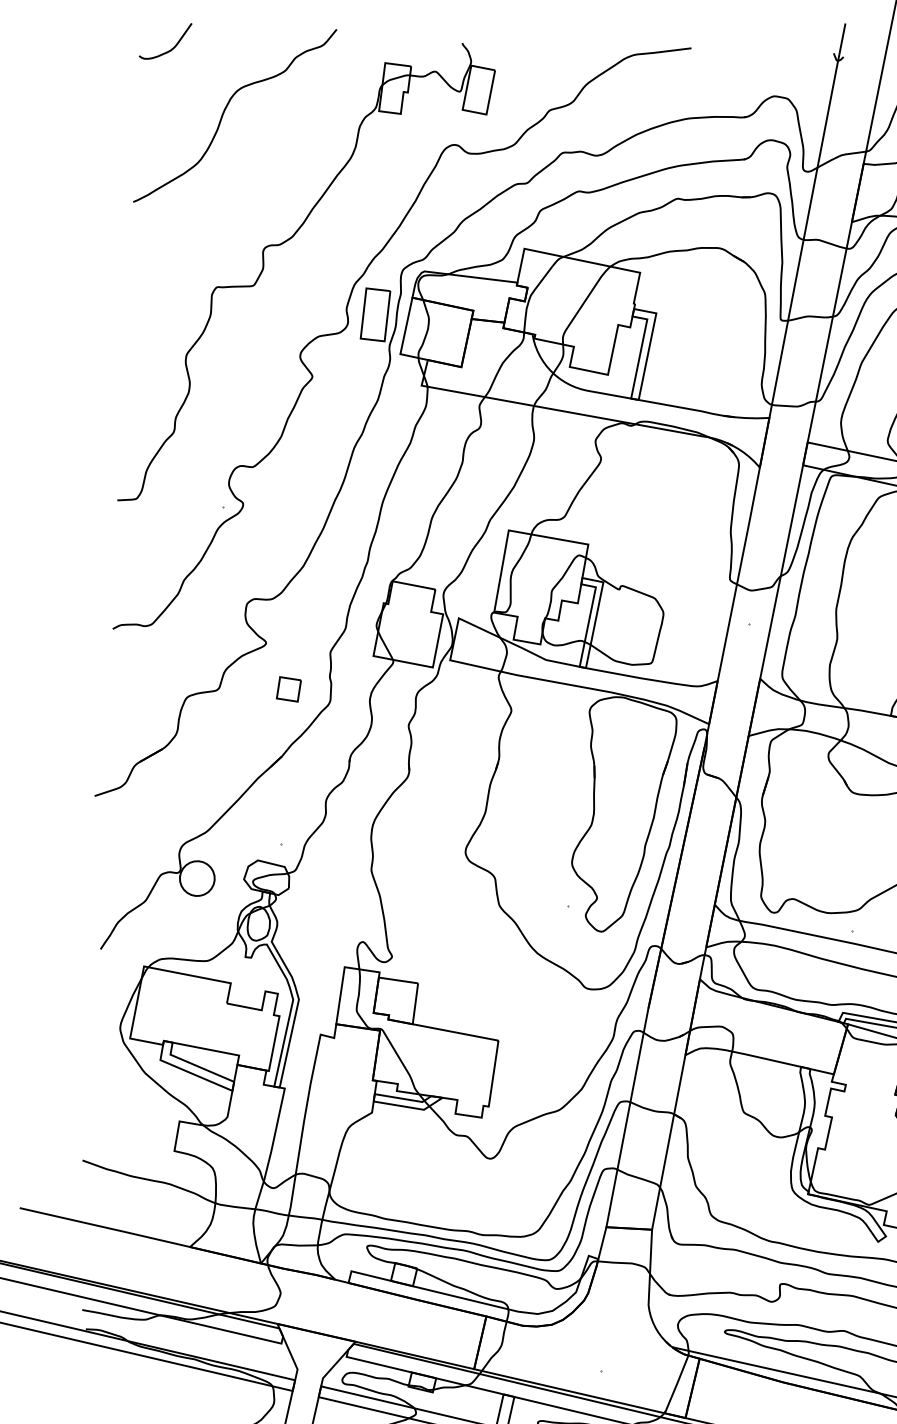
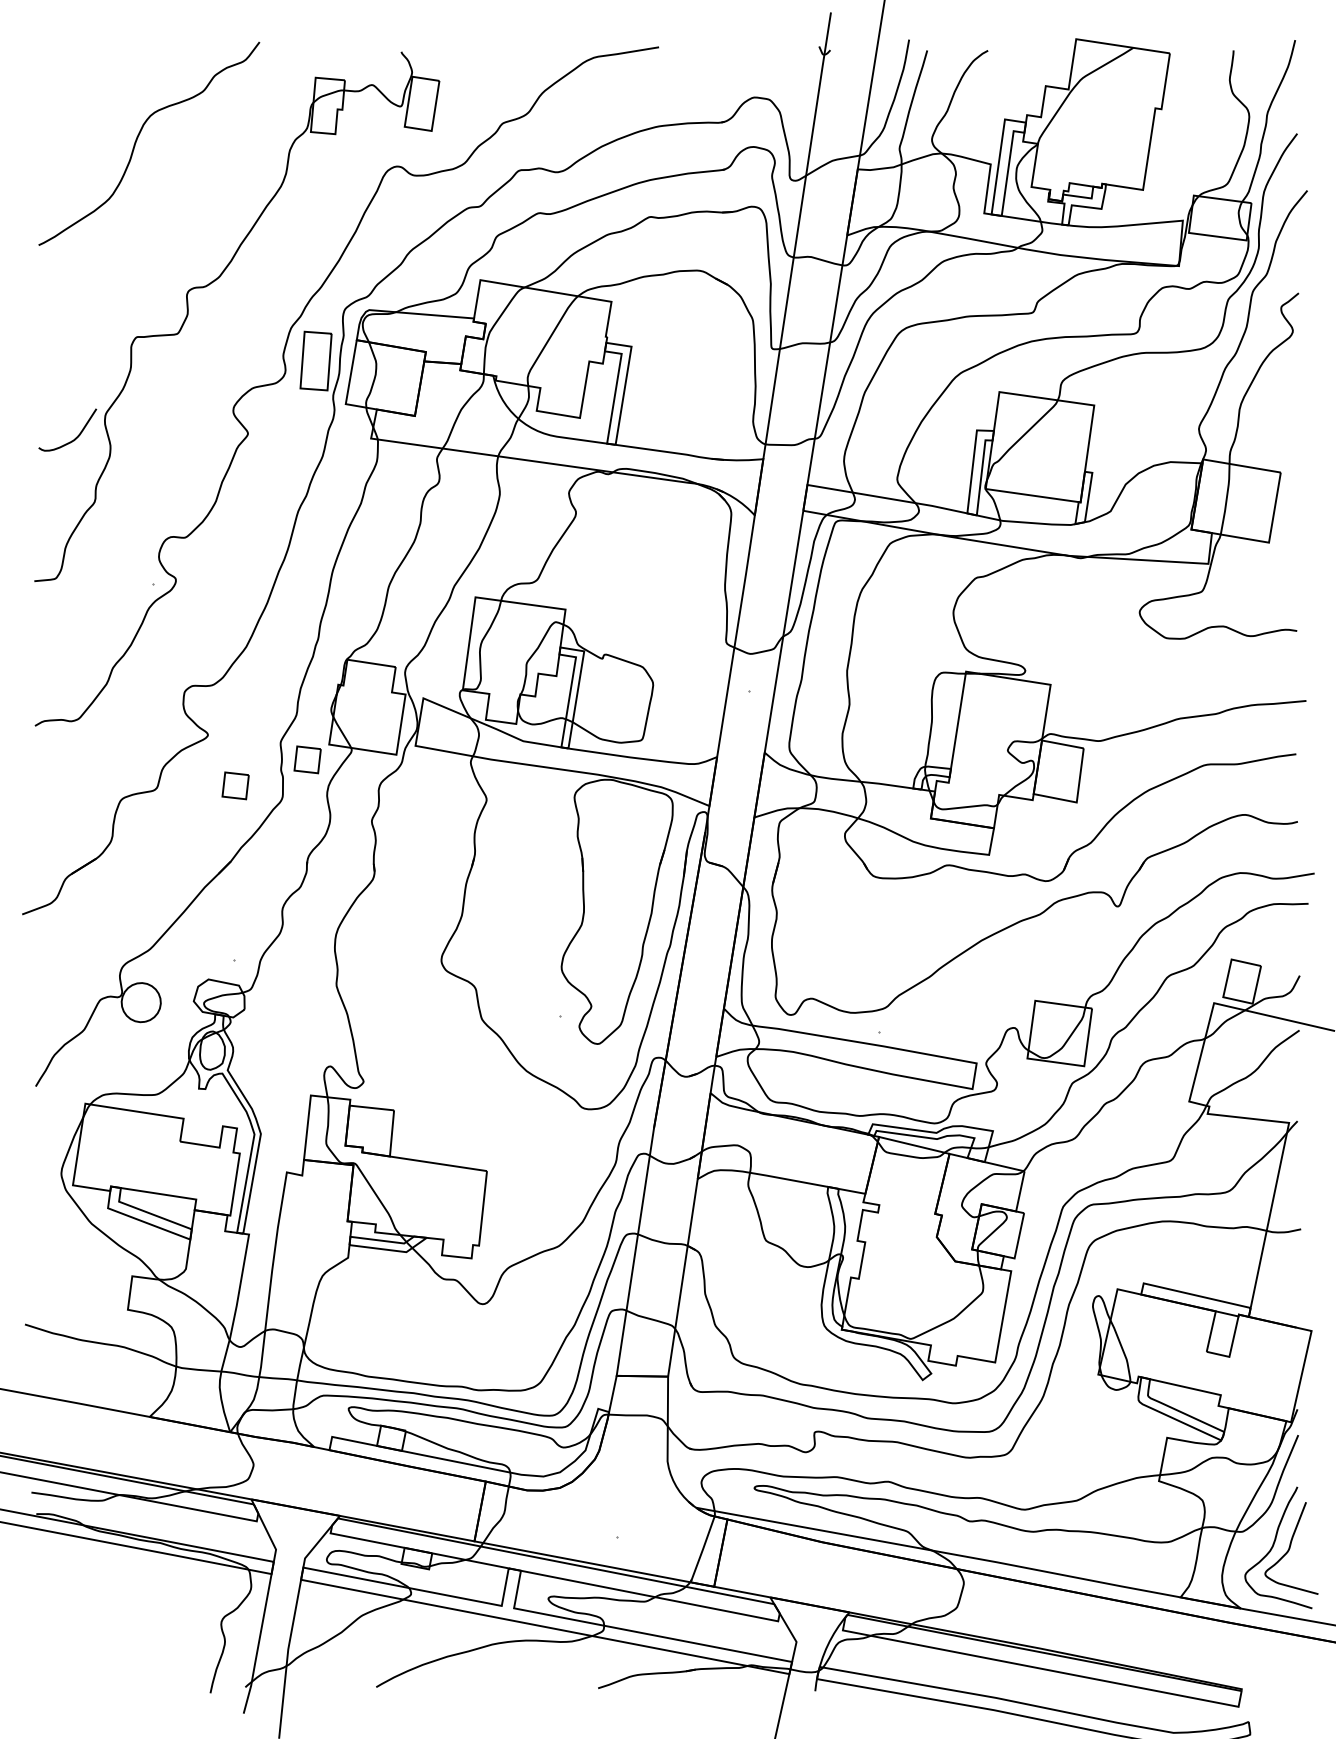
curve: (172, 48) -> (75, 437), moved
part: (353, 668) -> (307, 759), added

